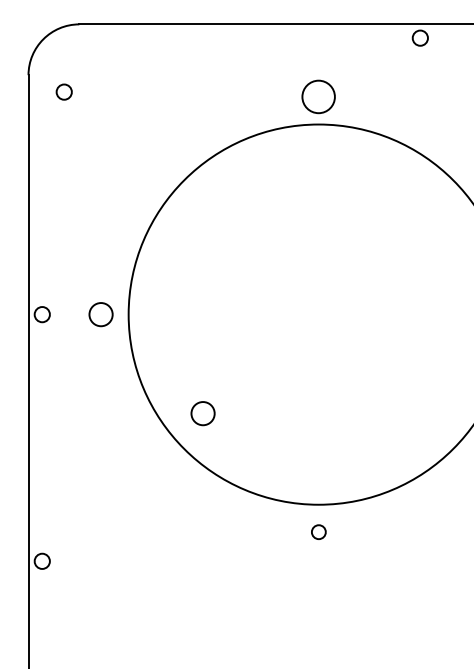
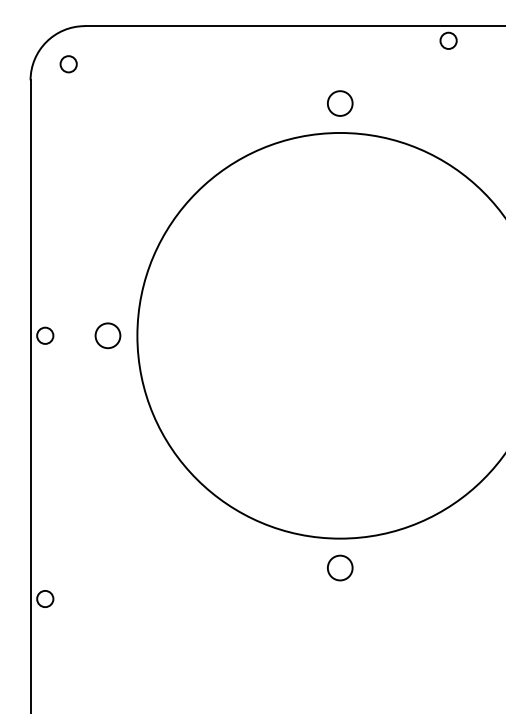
circle: (63, 91) -> (67, 63), moved
circle: (318, 96) -> (339, 103), size x0.71
circle: (202, 413) -> (216, 441), removed
circle: (318, 531) -> (339, 567), size x1.67

